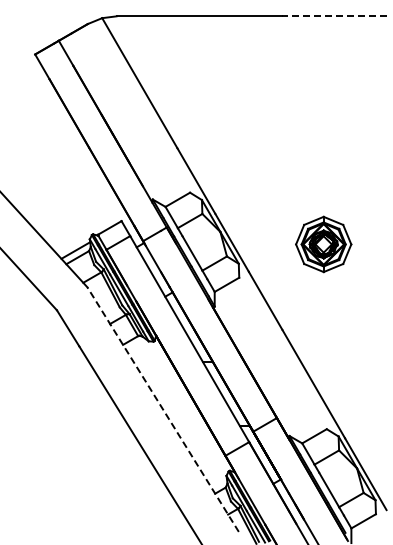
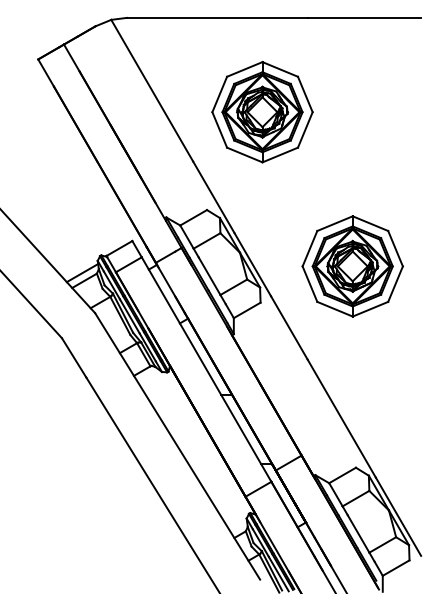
line: (334, 16) -> (364, 18), dashed -> solid
part: (241, 102) -> (263, 111), added
part: (323, 244) -> (352, 266), size x1.67
line: (163, 409) -> (178, 446), dashed -> solid

